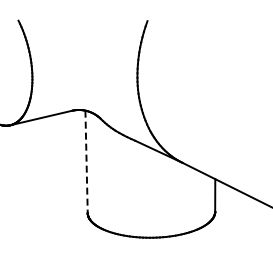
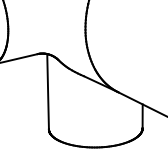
line: (86, 162) -> (48, 92), dashed -> solid

